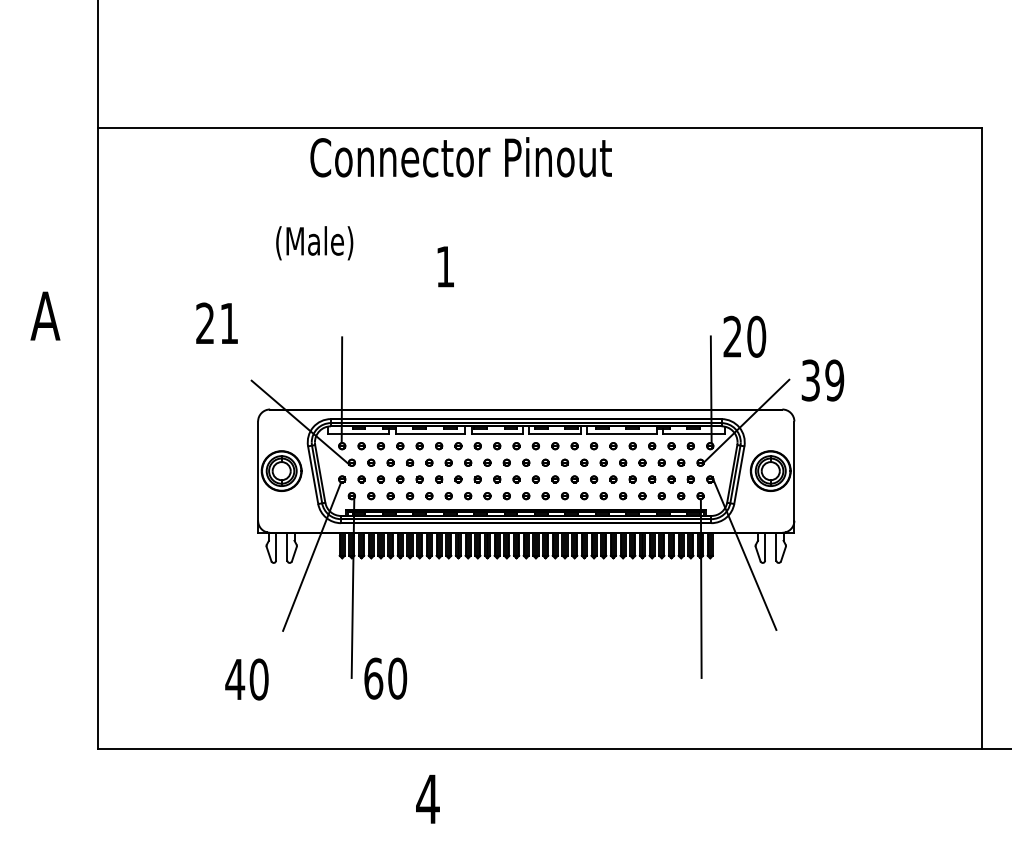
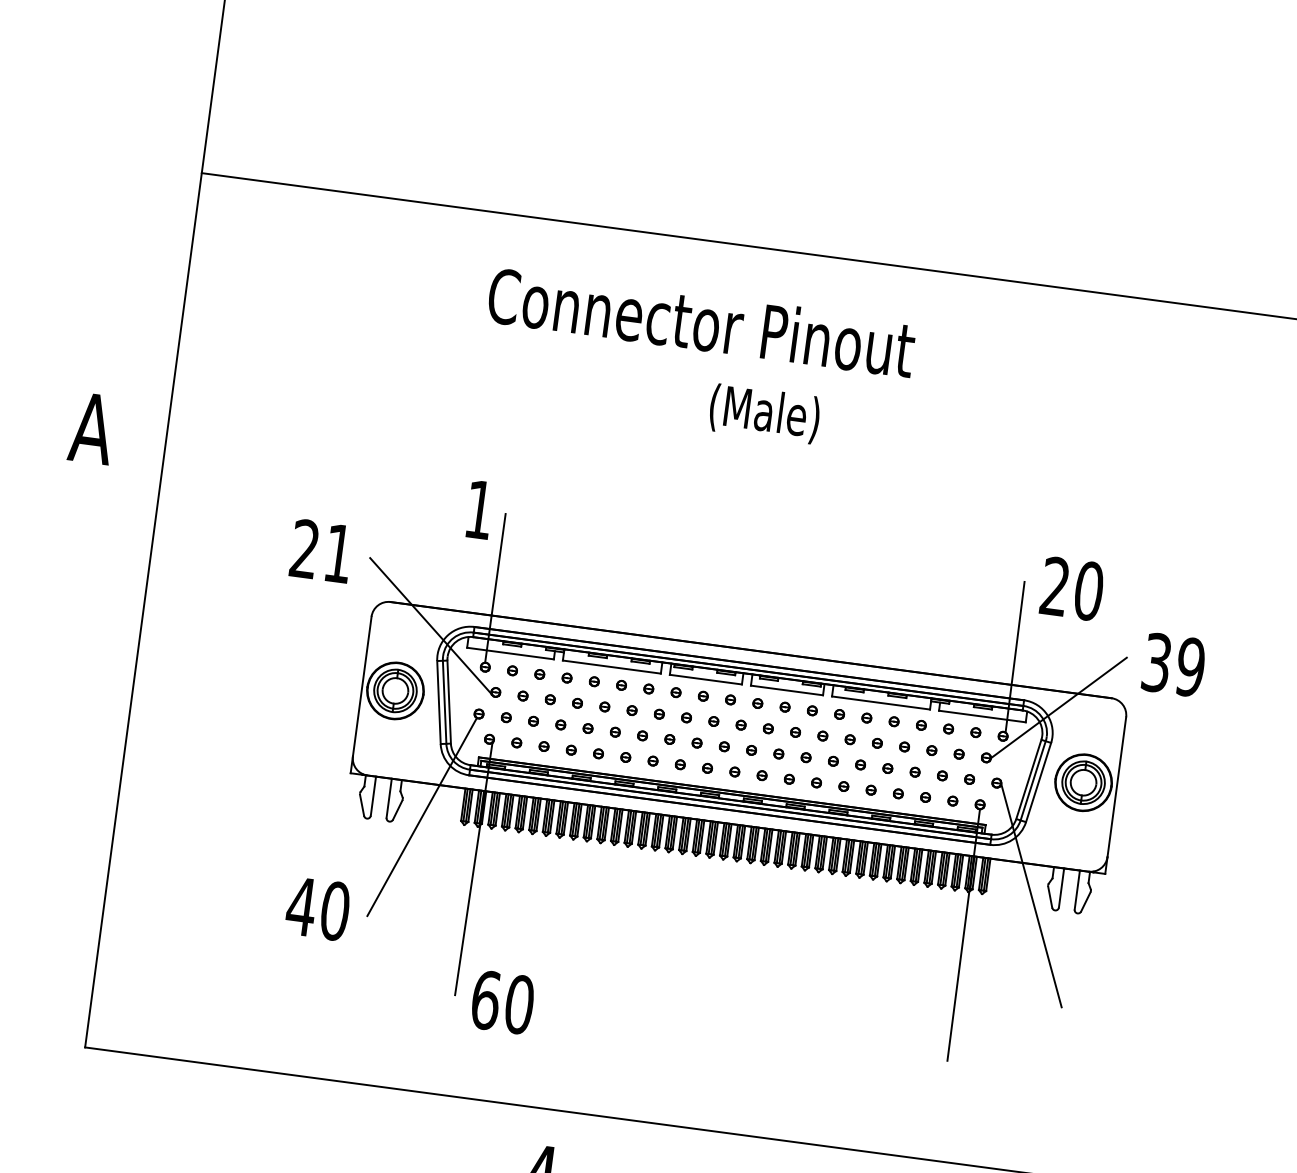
text: (460, 157) -> (700, 322), moved
text: (314, 243) -> (764, 414), moved
text: (445, 266) -> (479, 509), moved
text: (216, 322) -> (320, 549), moved
text: (246, 679) -> (317, 908), moved

